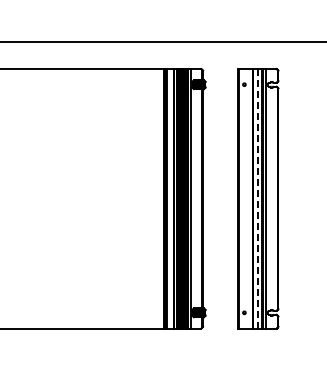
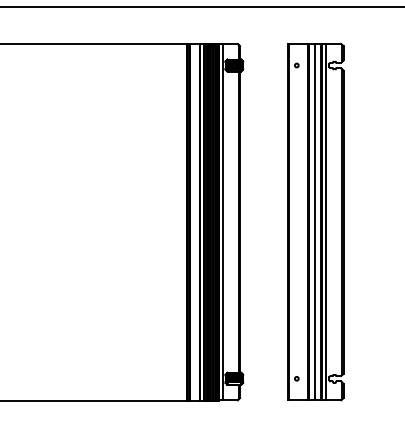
line: (257, 198) -> (314, 221), dashed -> solid

